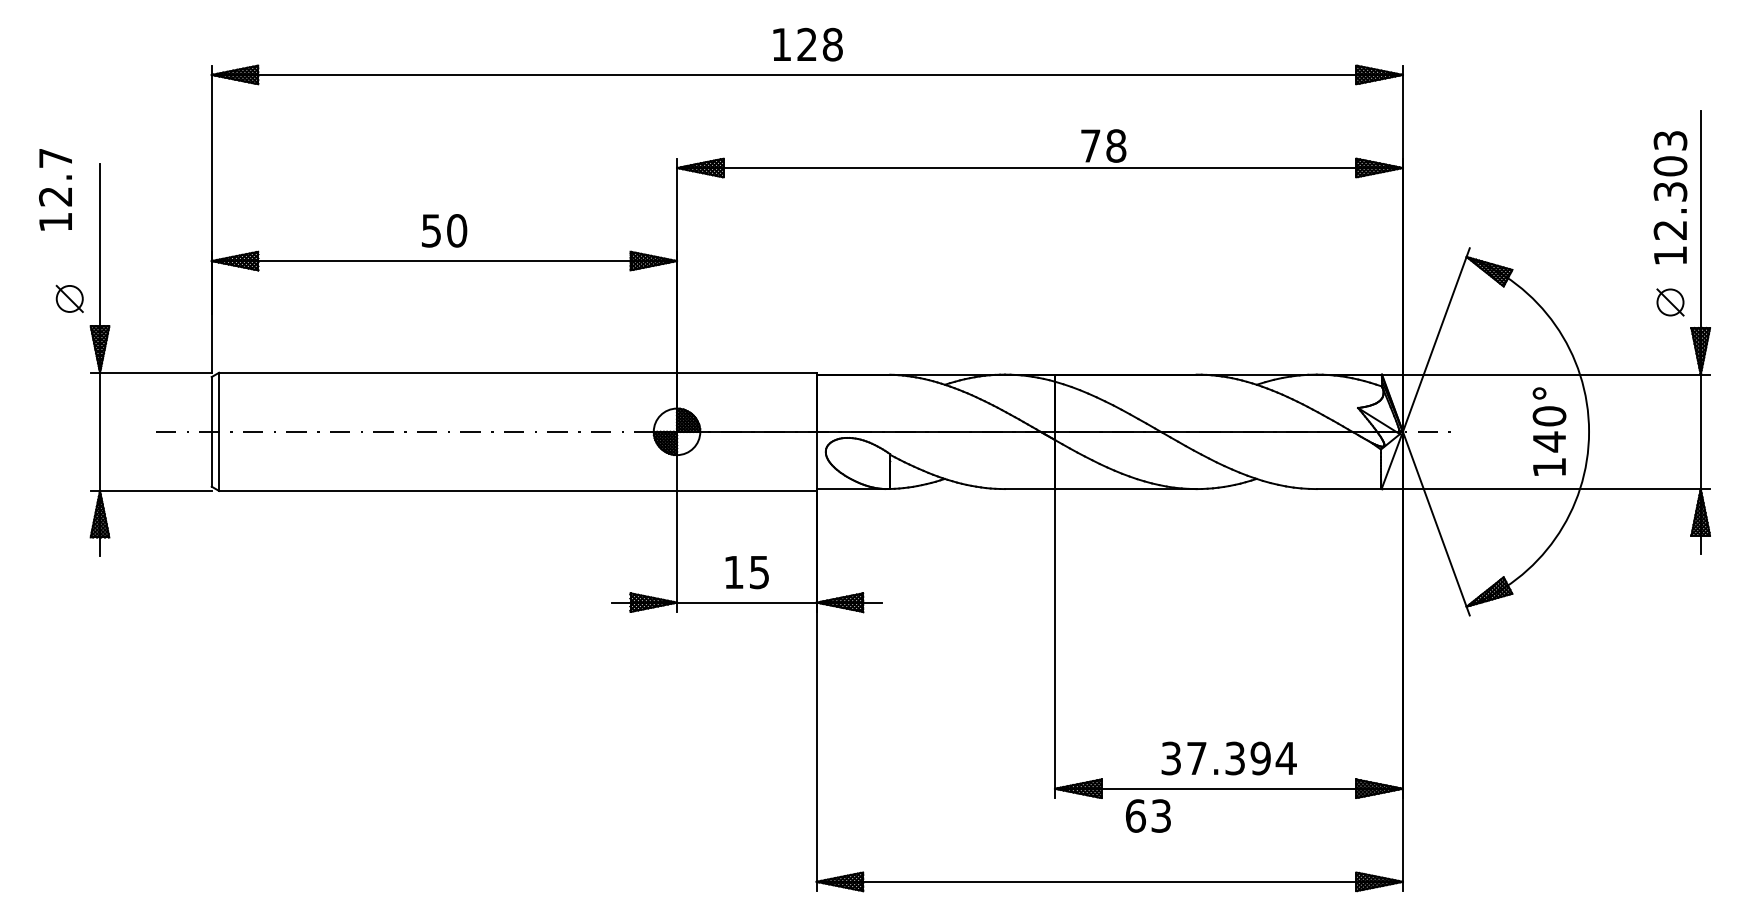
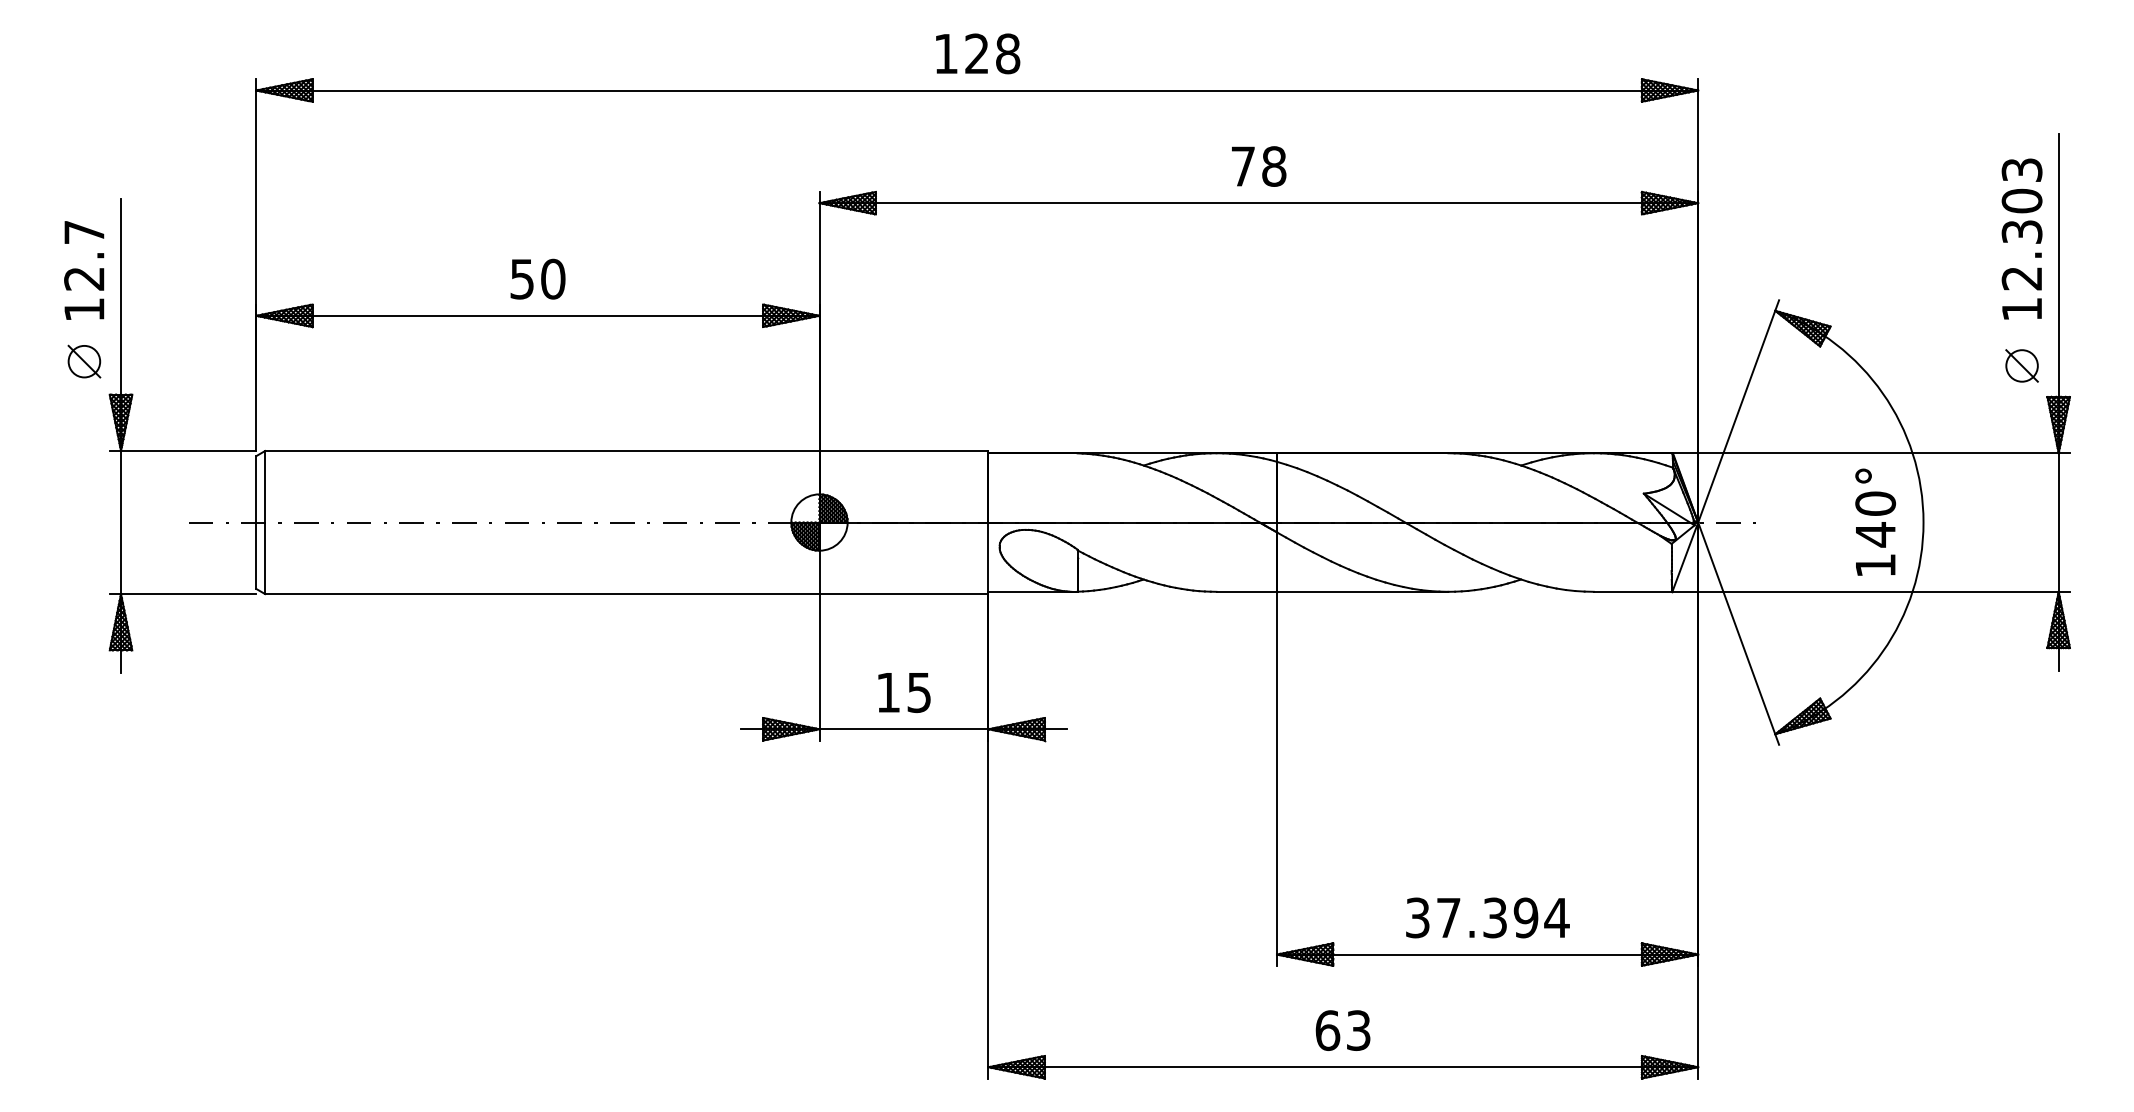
text: (1104, 145) -> (1259, 166), moved
text: (55, 189) -> (84, 270), moved
text: (1147, 815) -> (1342, 1030), moved

